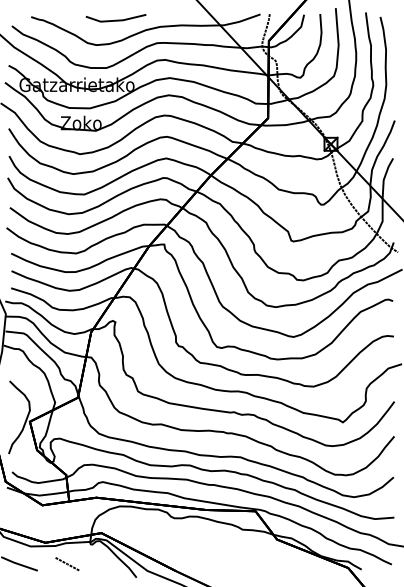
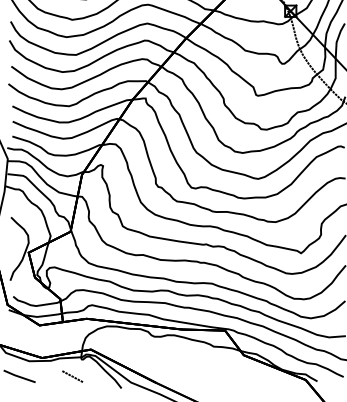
line: (67, 564) -> (72, 376), moved

